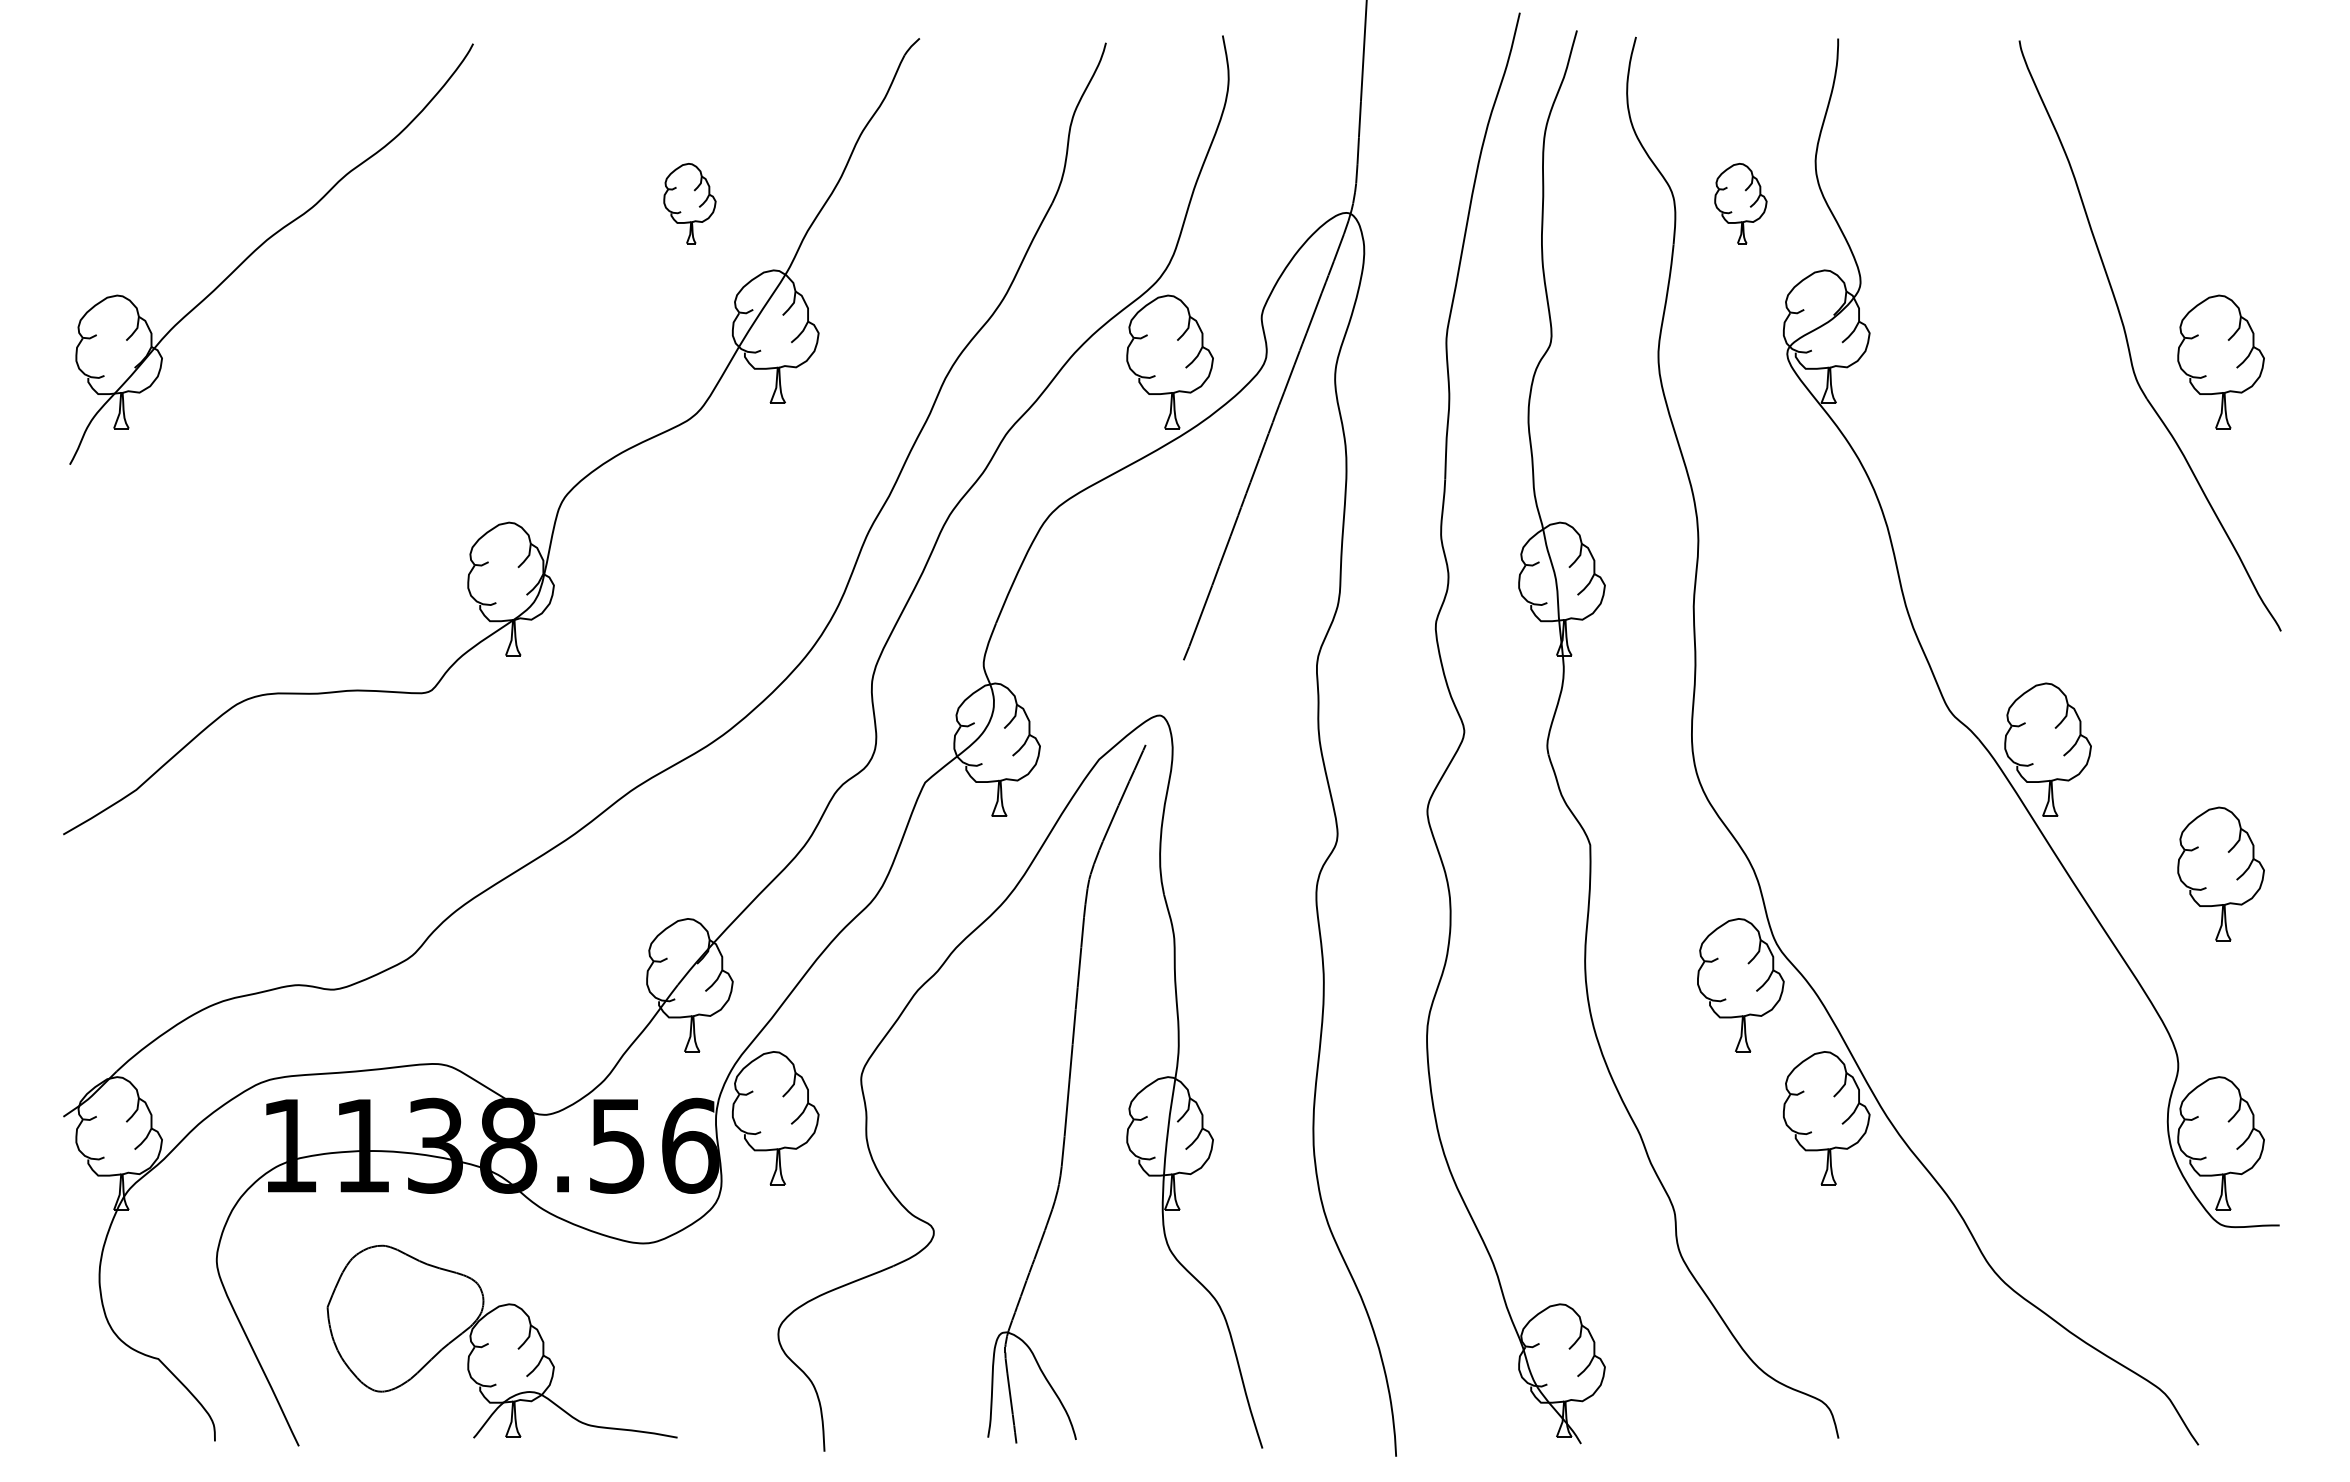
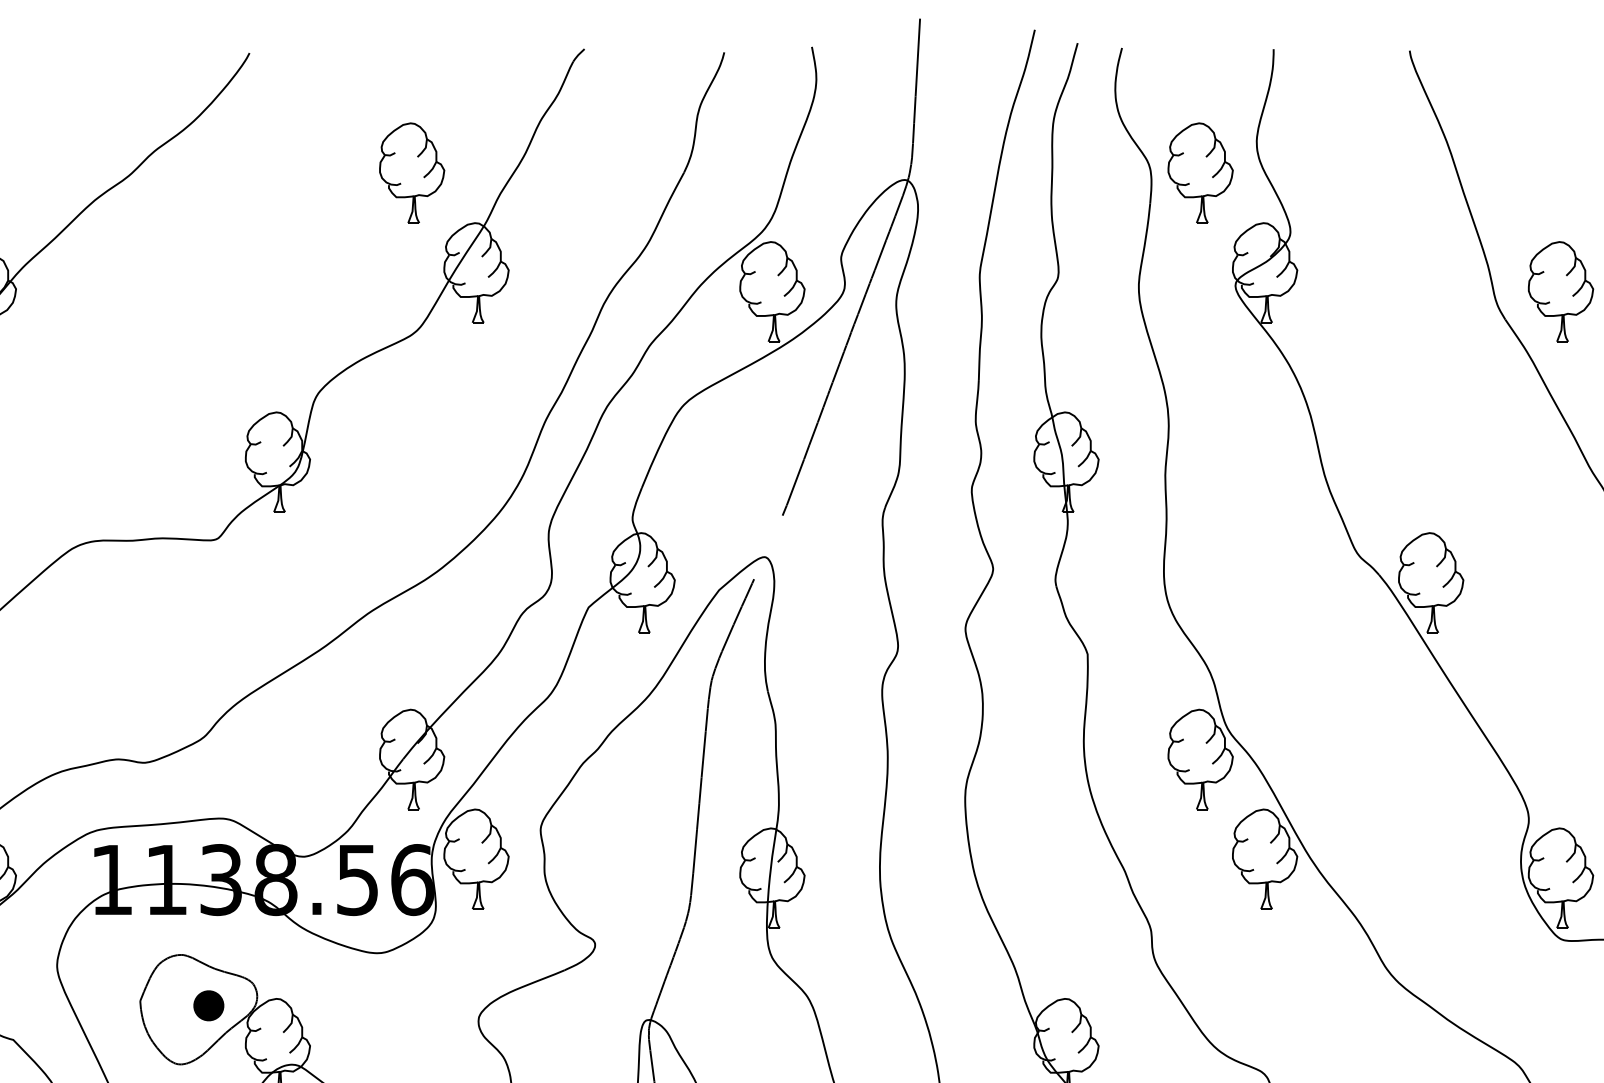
part: (689, 203) -> (411, 172), size x1.67
part: (1740, 203) -> (1200, 172), size x1.67
part: (2220, 873) -> (1560, 675), removed
part: (418, 1313) -> (208, 1005), added

